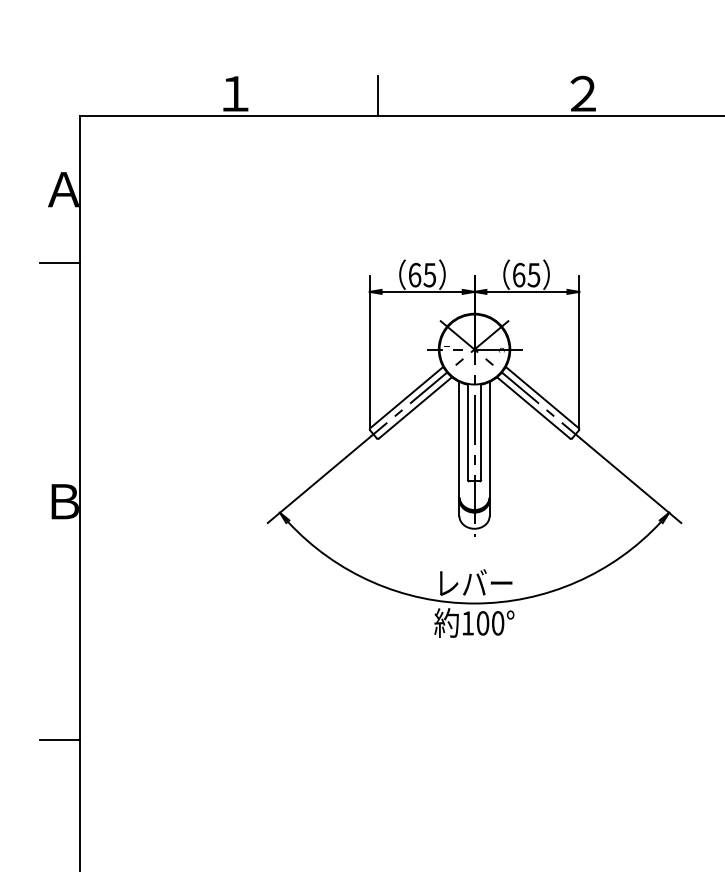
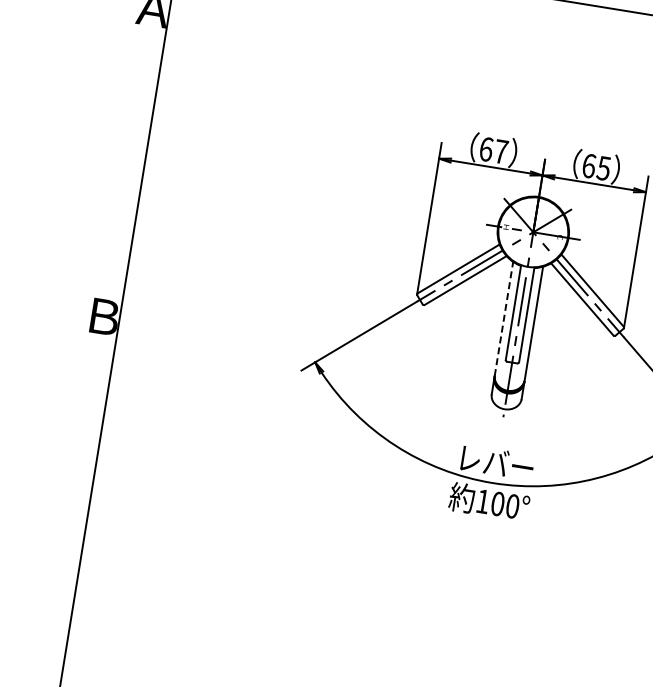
line: (60, 263) -> (138, 81), removed
text: (429, 275) -> (500, 152), 65 -> 67
line: (459, 439) -> (504, 318), solid -> dashed
line: (60, 740) -> (62, 552), removed

